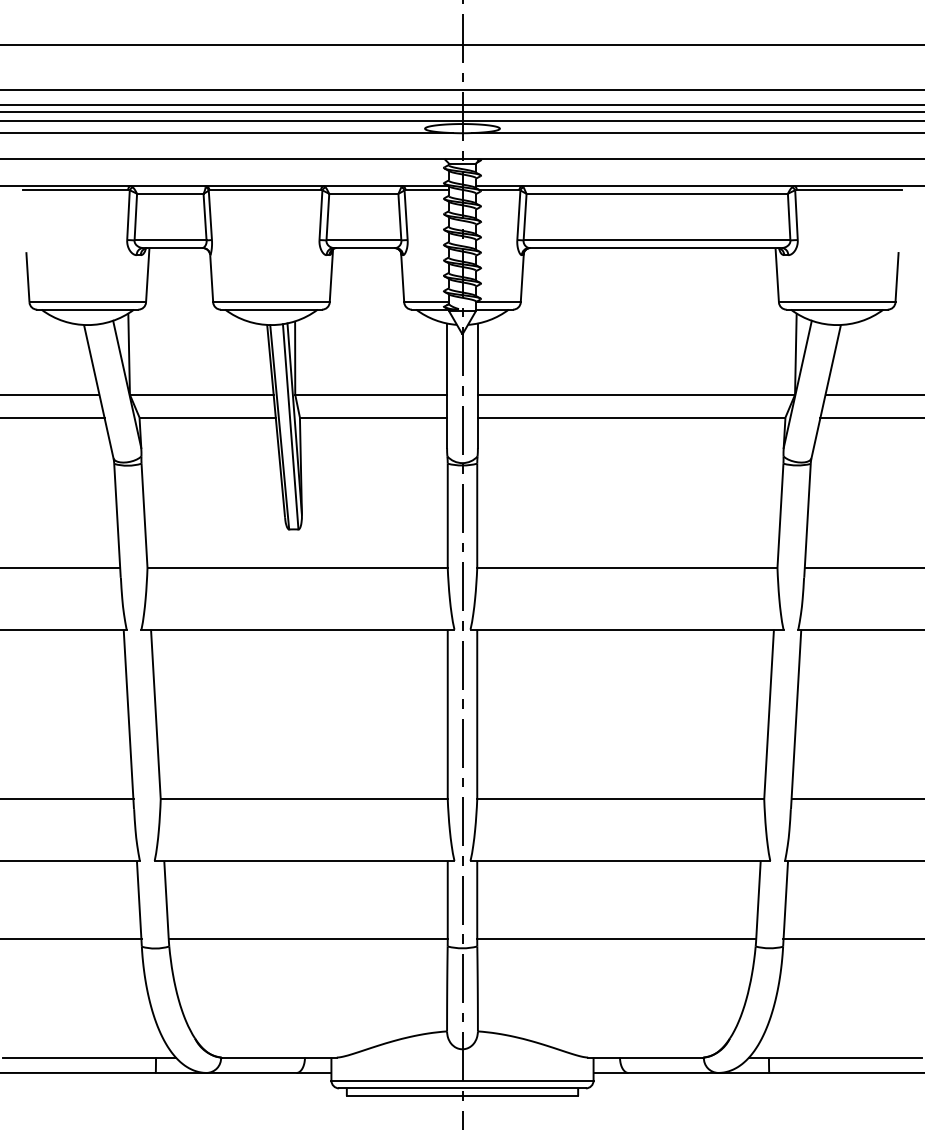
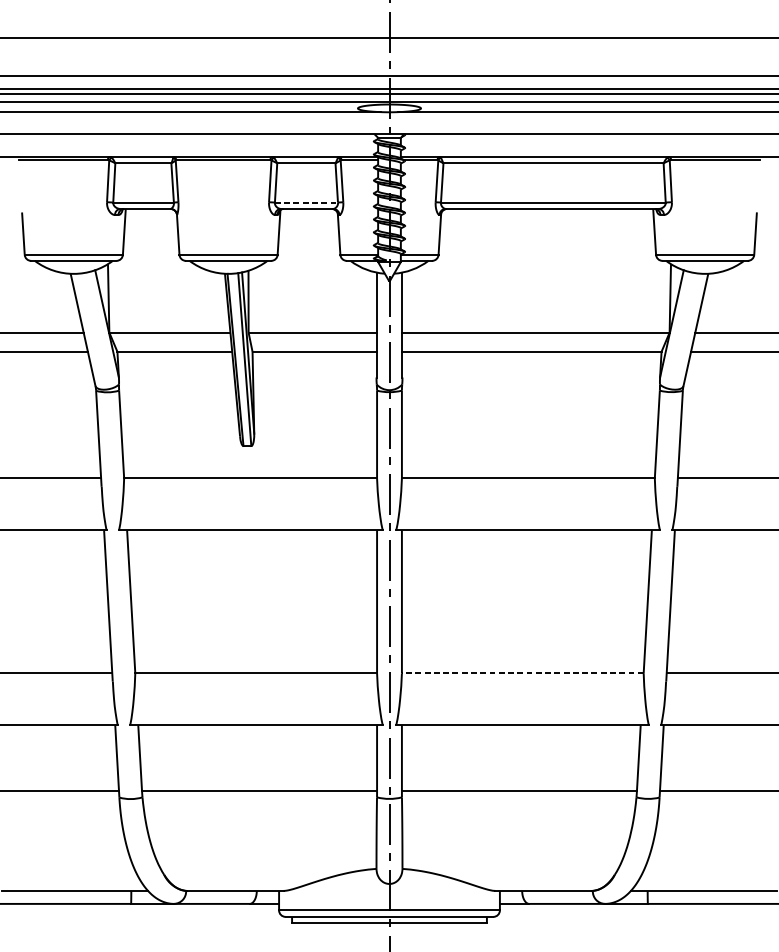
line: (364, 240) -> (306, 202), solid -> dashed
line: (620, 799) -> (522, 673), solid -> dashed

